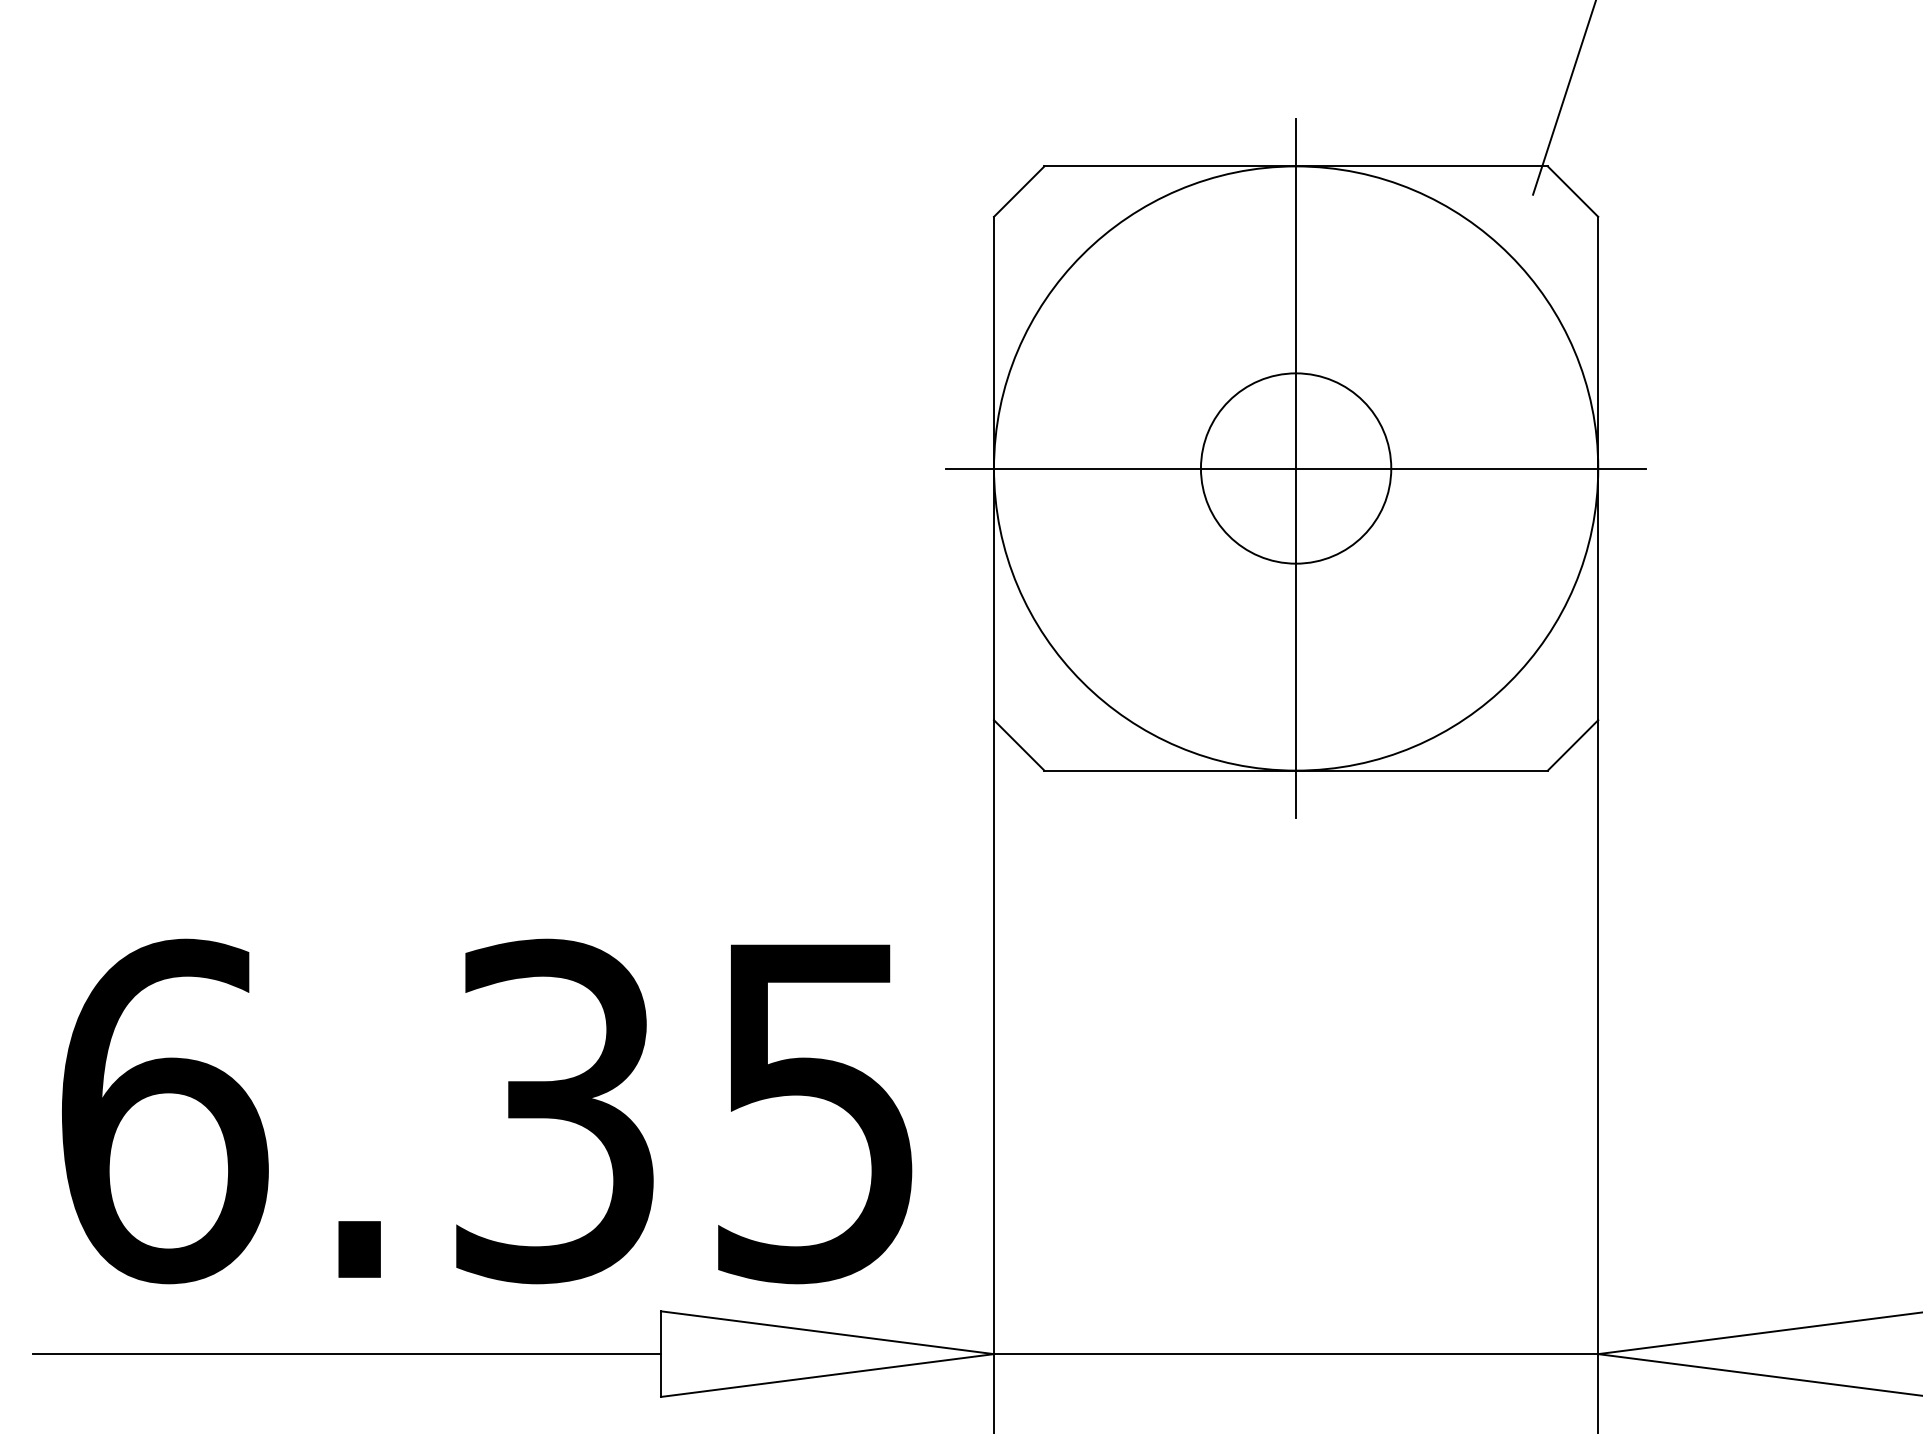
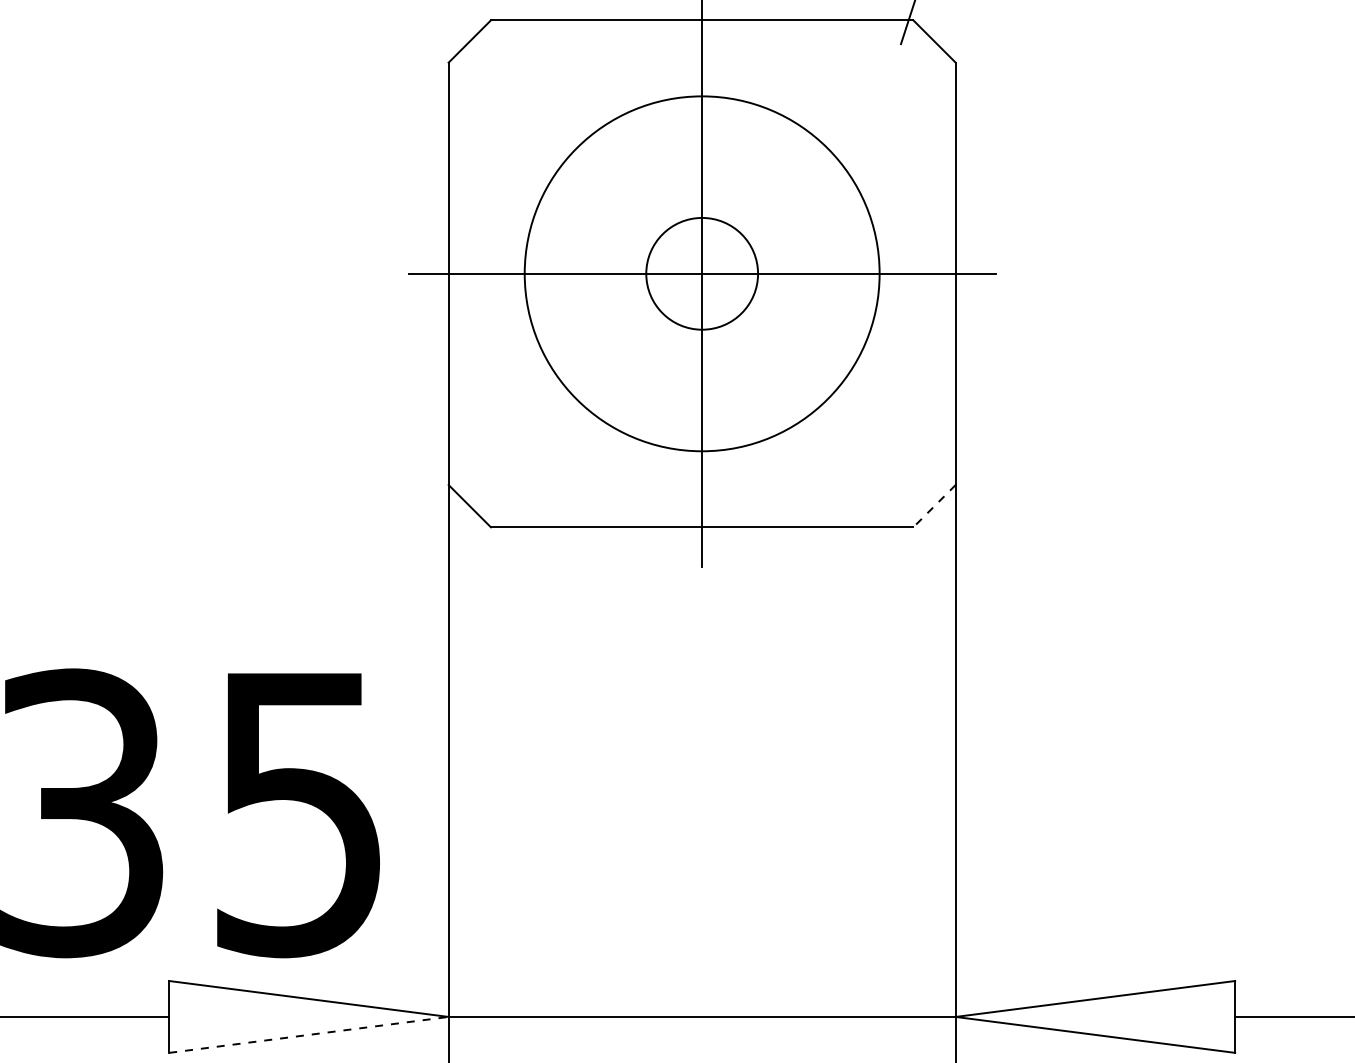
circle: (1295, 468) -> (701, 273), size x0.7
circle: (1296, 468) -> (702, 273), size x0.7
line: (1573, 745) -> (934, 506), solid -> dashed
line: (827, 1375) -> (308, 1034), solid -> dashed

